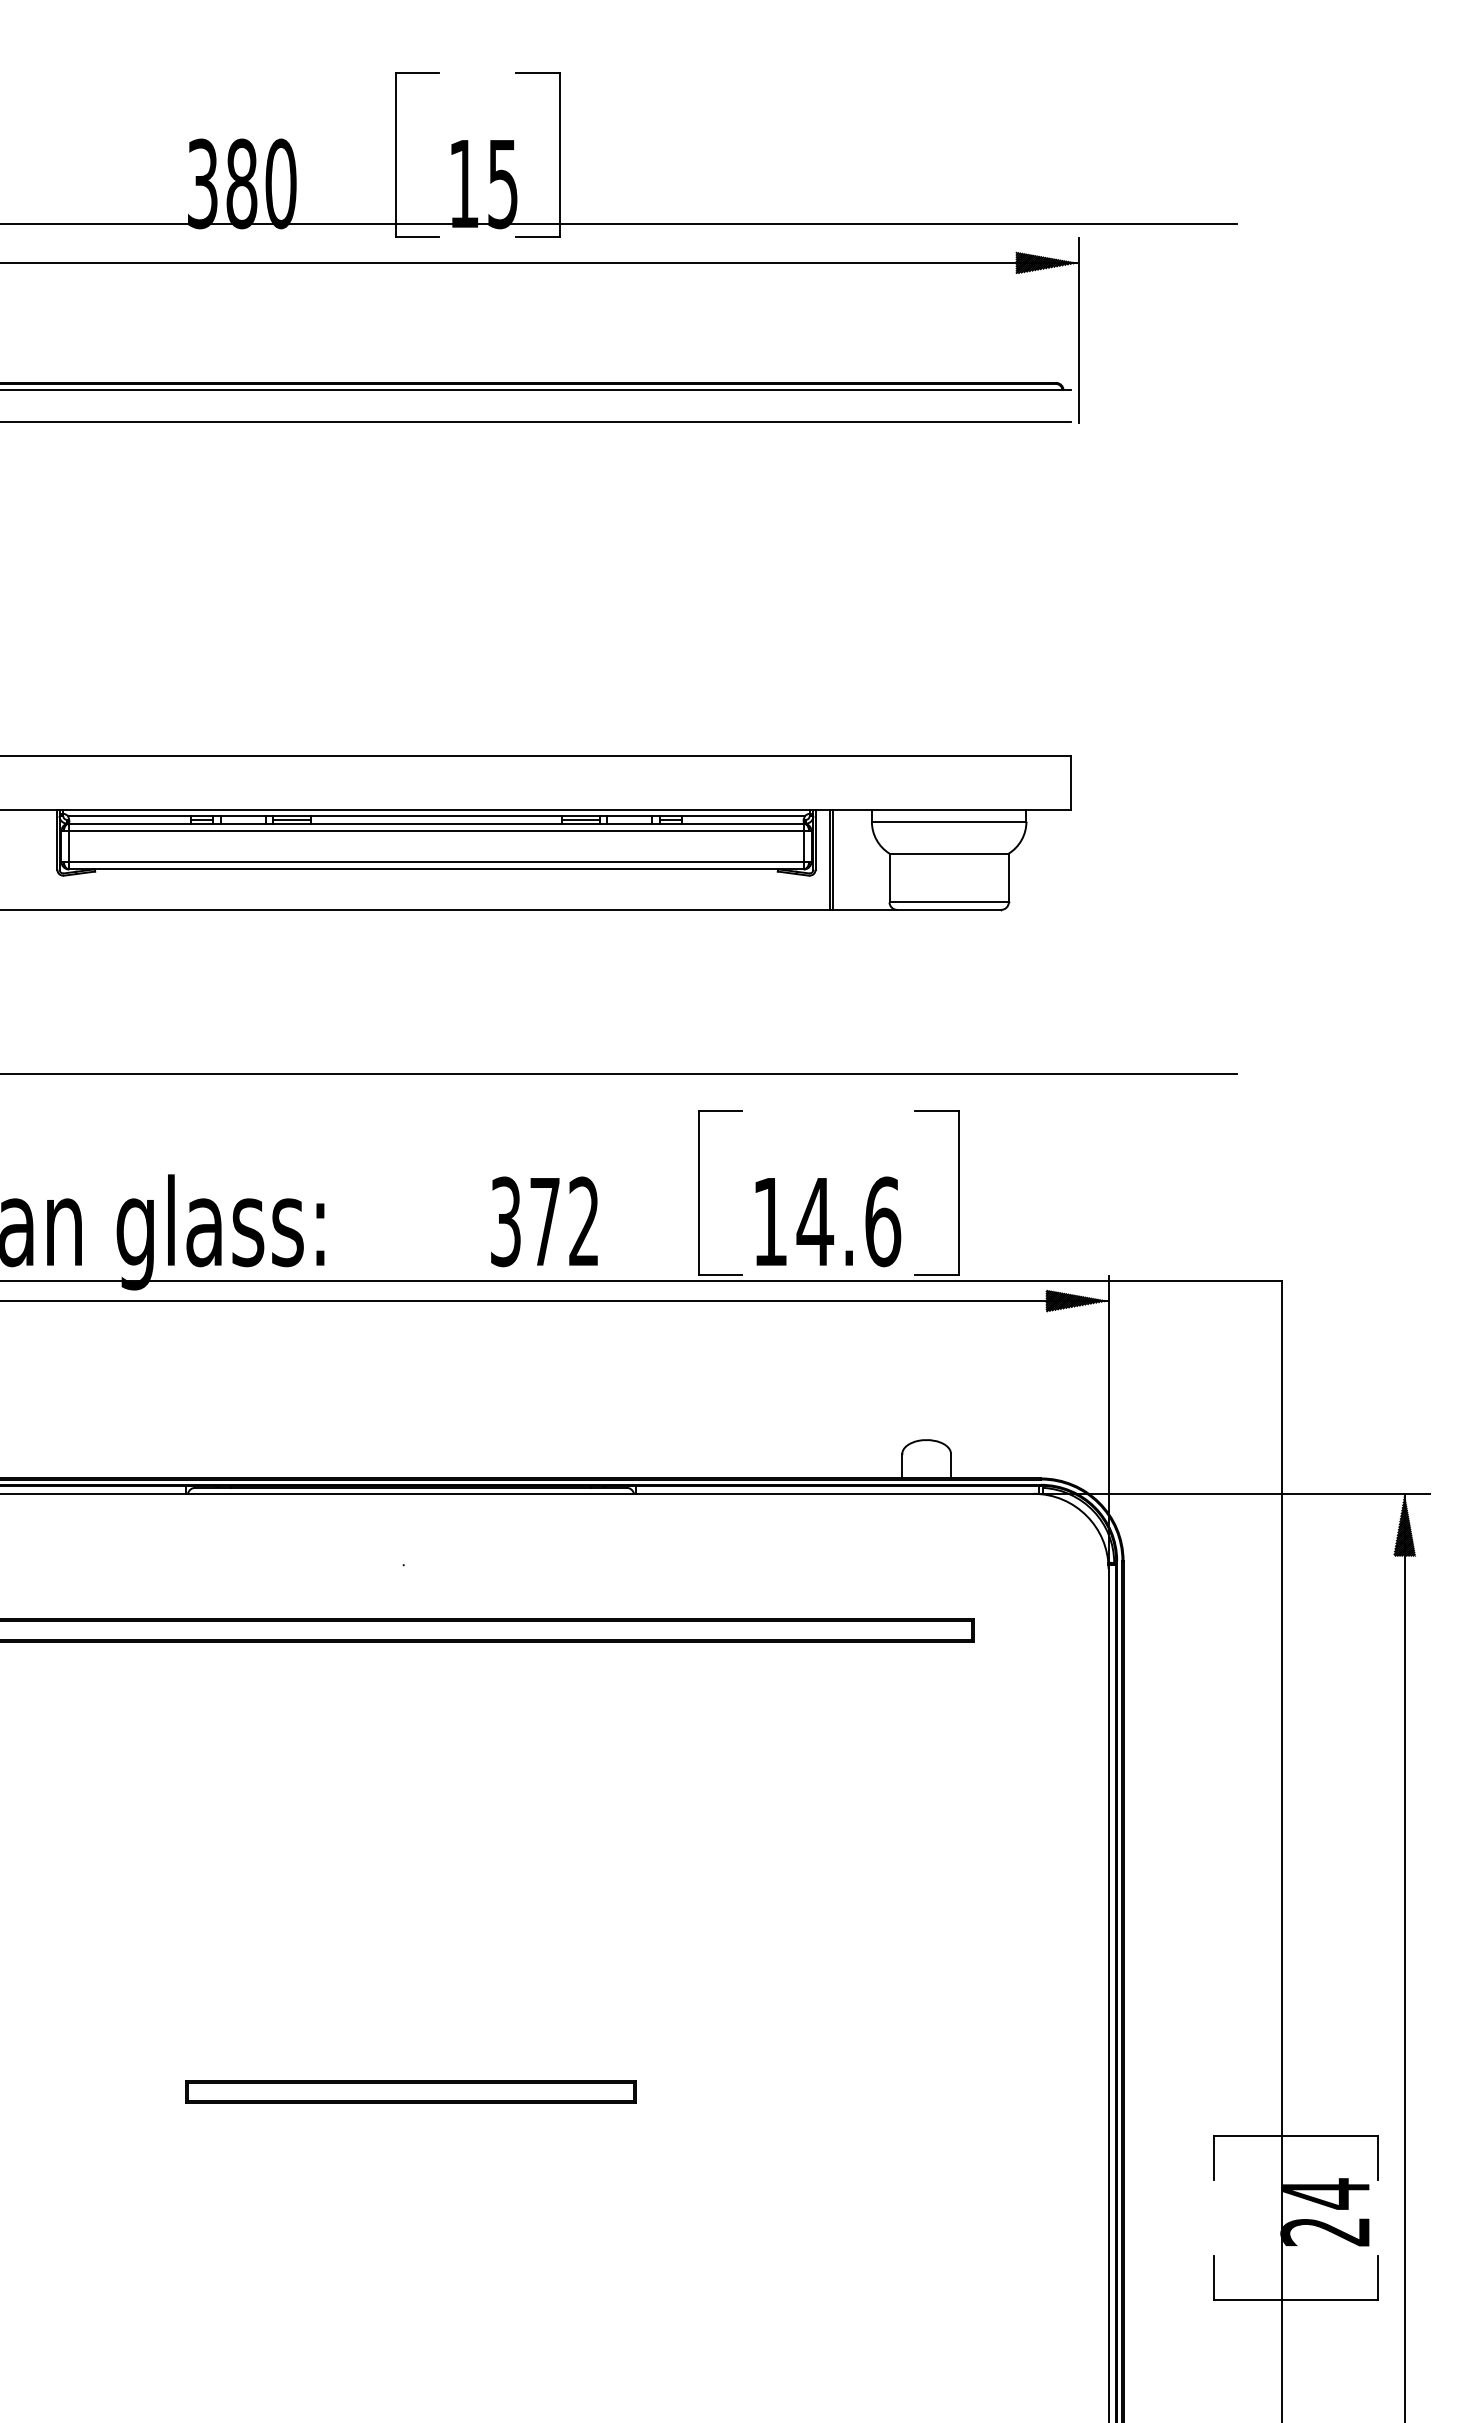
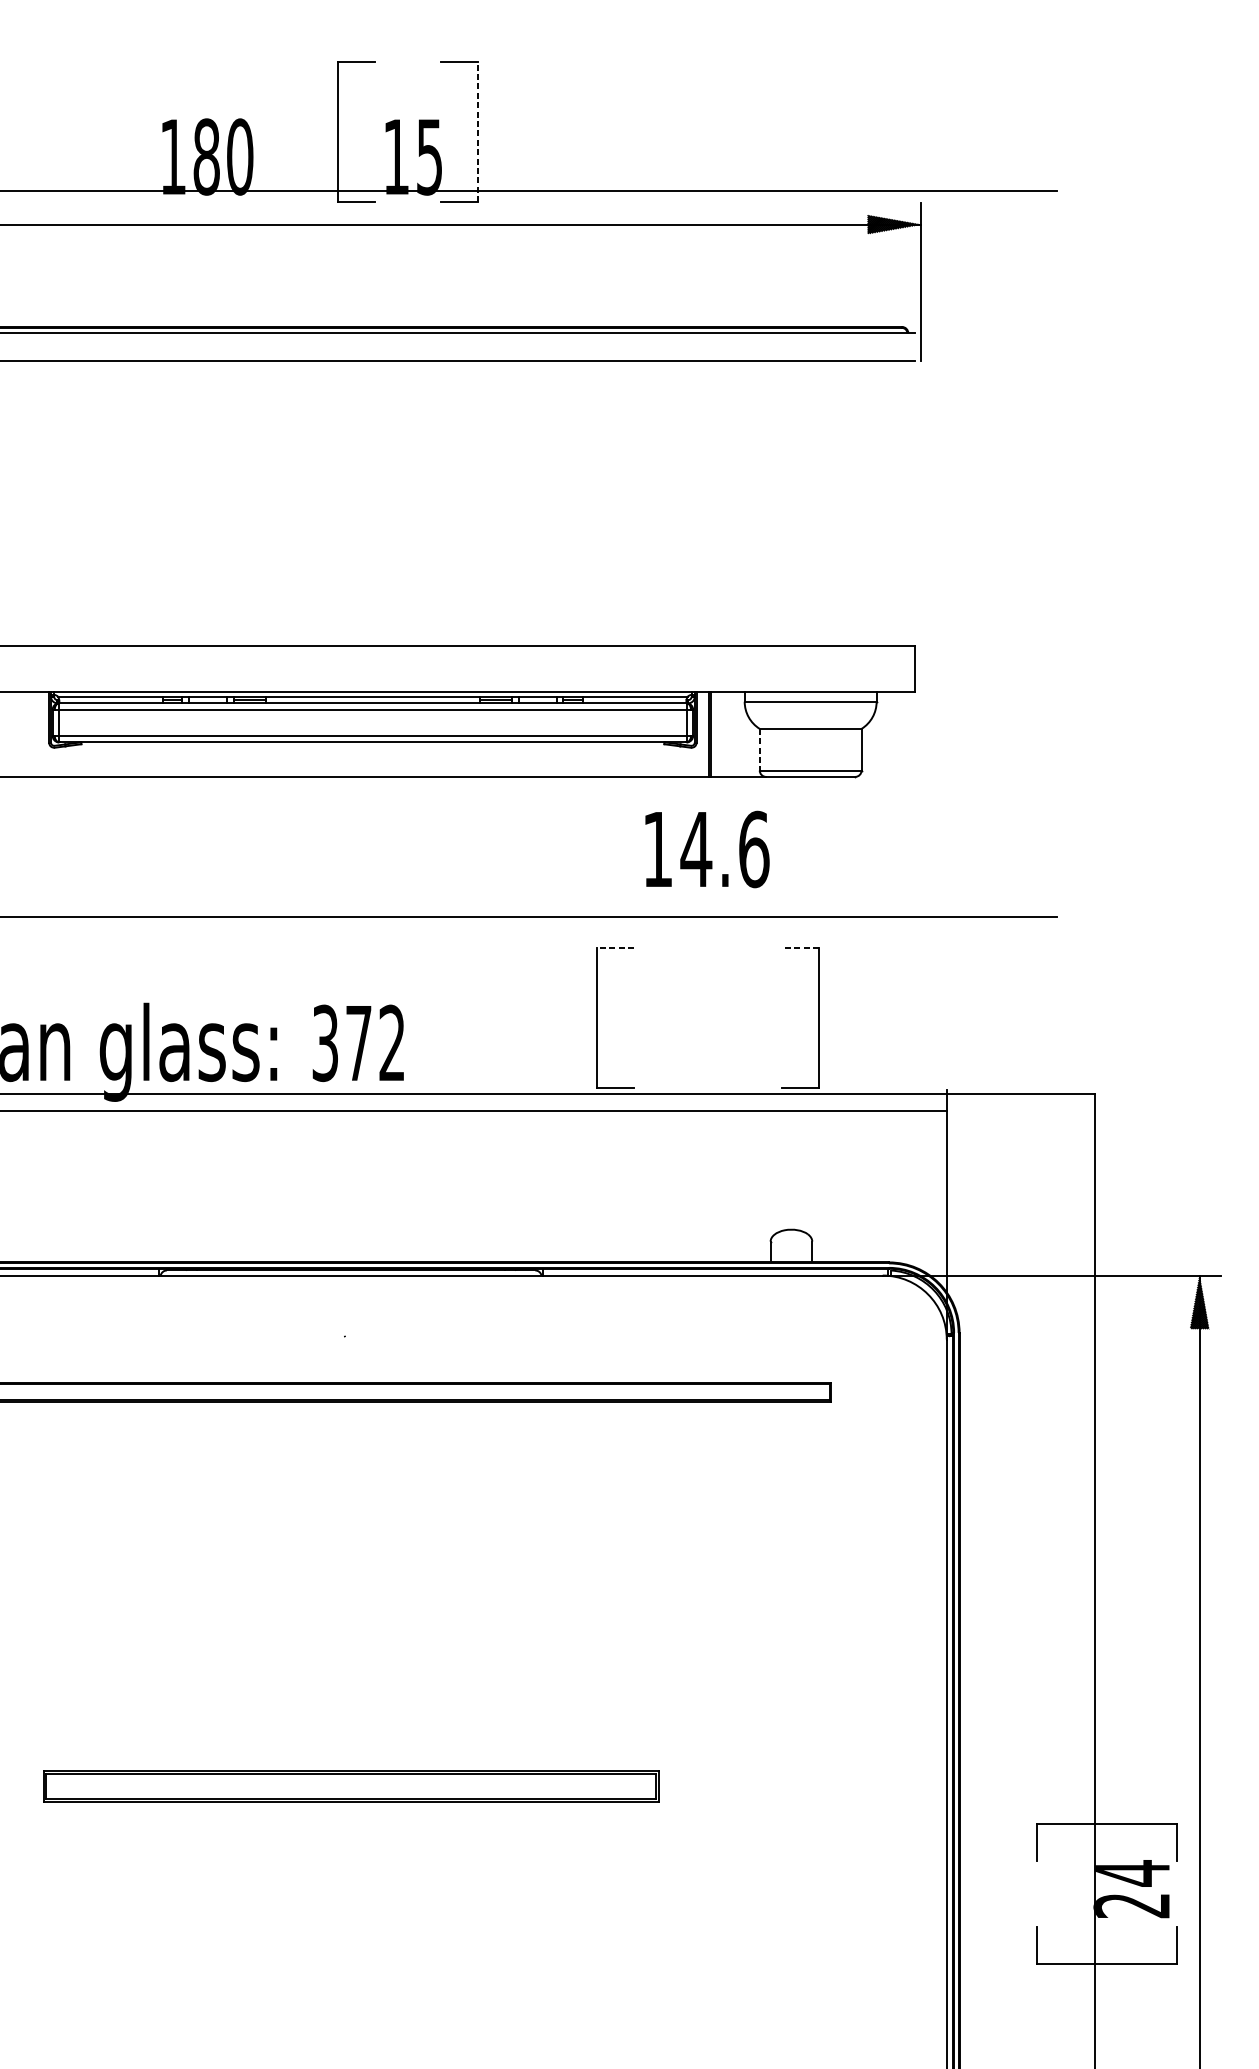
line: (559, 154) -> (477, 131), solid -> dashed
text: (202, 183) -> (173, 156), 380 -> 180
line: (889, 878) -> (759, 750), solid -> dashed
line: (720, 1110) -> (615, 948), solid -> dashed
line: (937, 1110) -> (800, 948), solid -> dashed
text: (544, 1221) -> (358, 1043), moved
text: (828, 1221) -> (707, 849), moved
hatch: (1076, 1300) -> (919, 1110), removed
part: (410, 2091) -> (350, 1785), size x1.6

